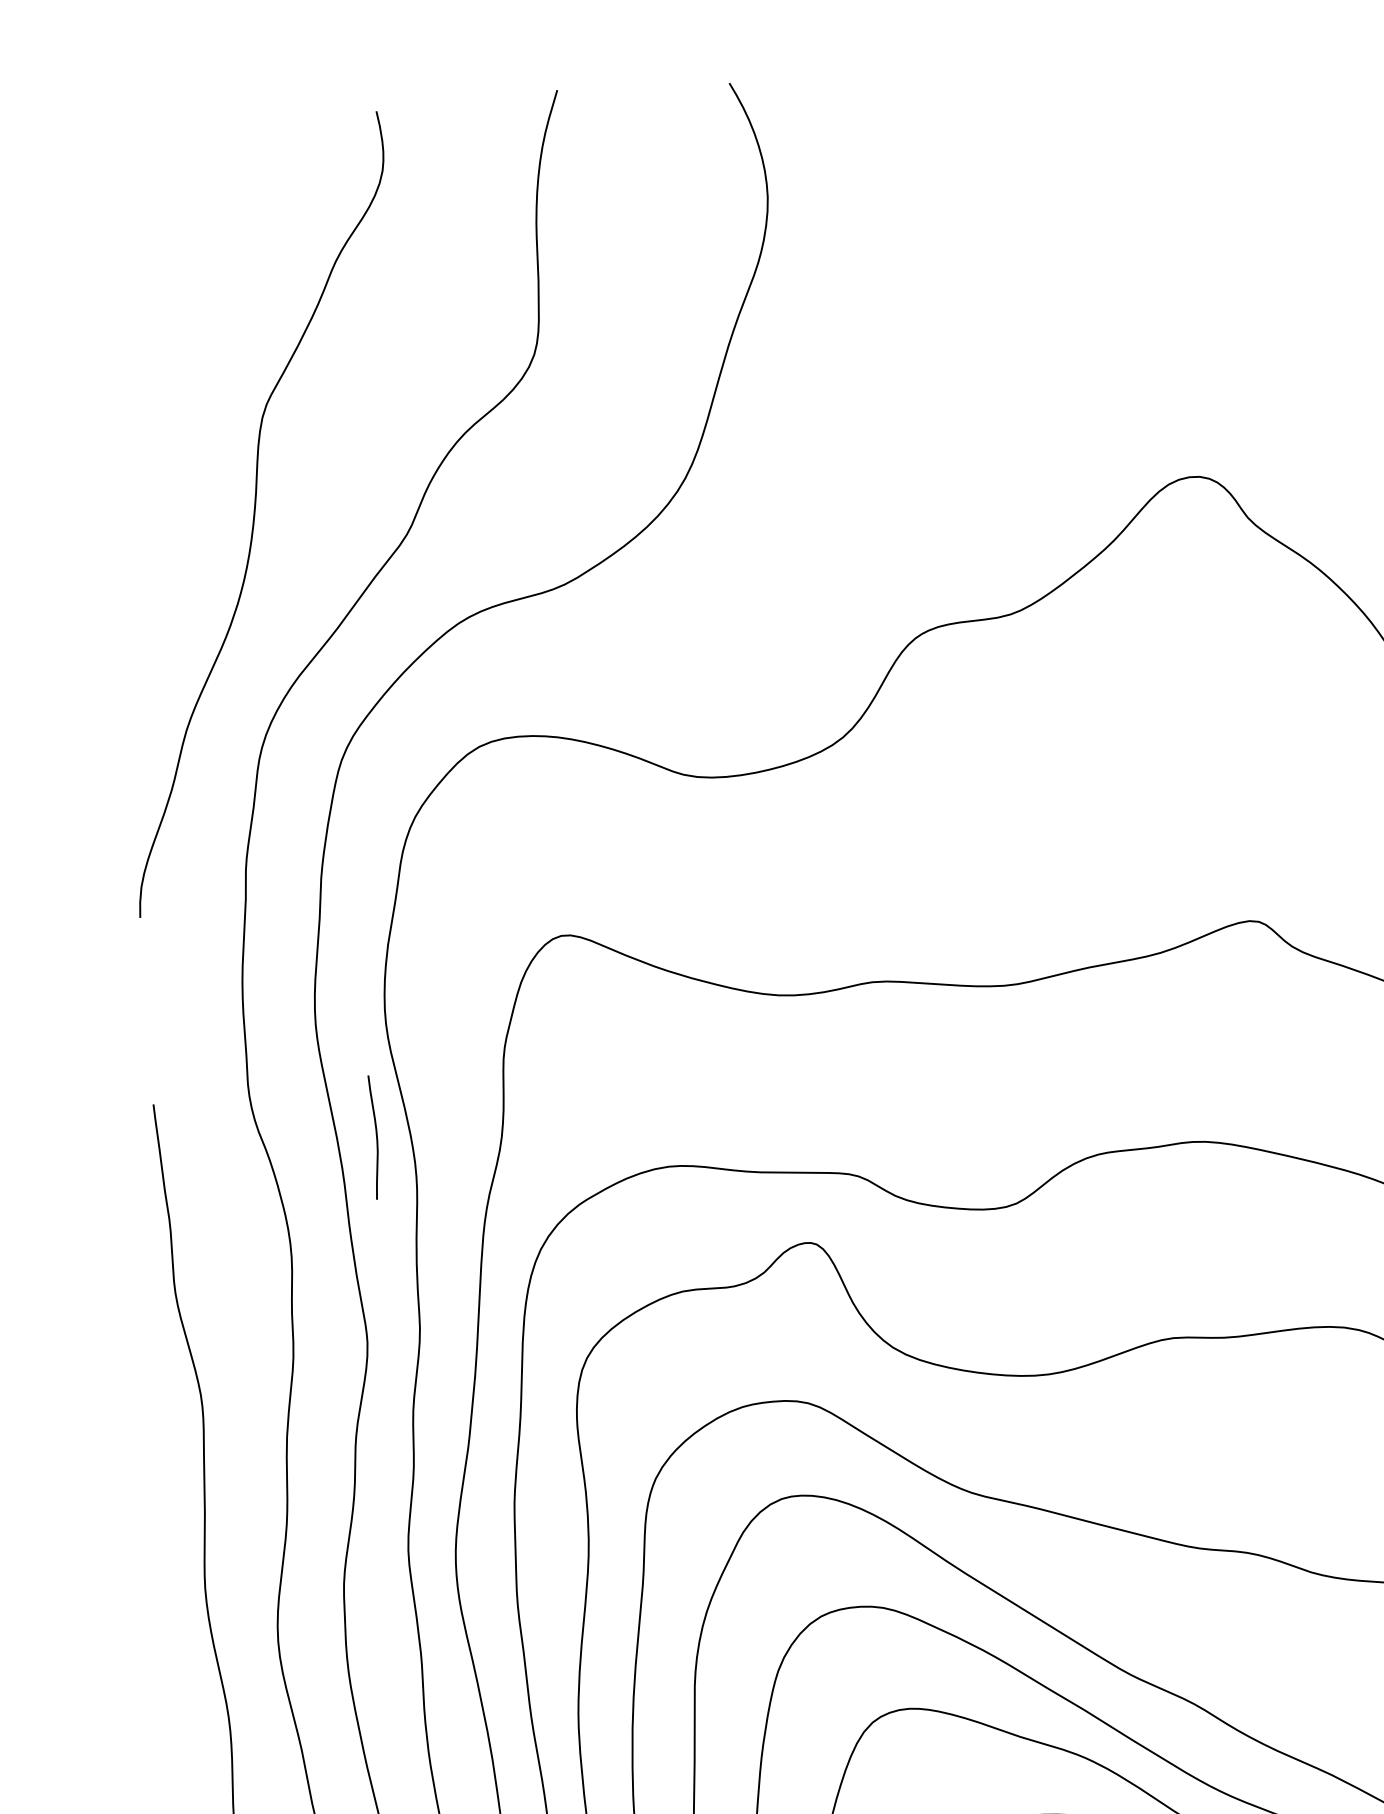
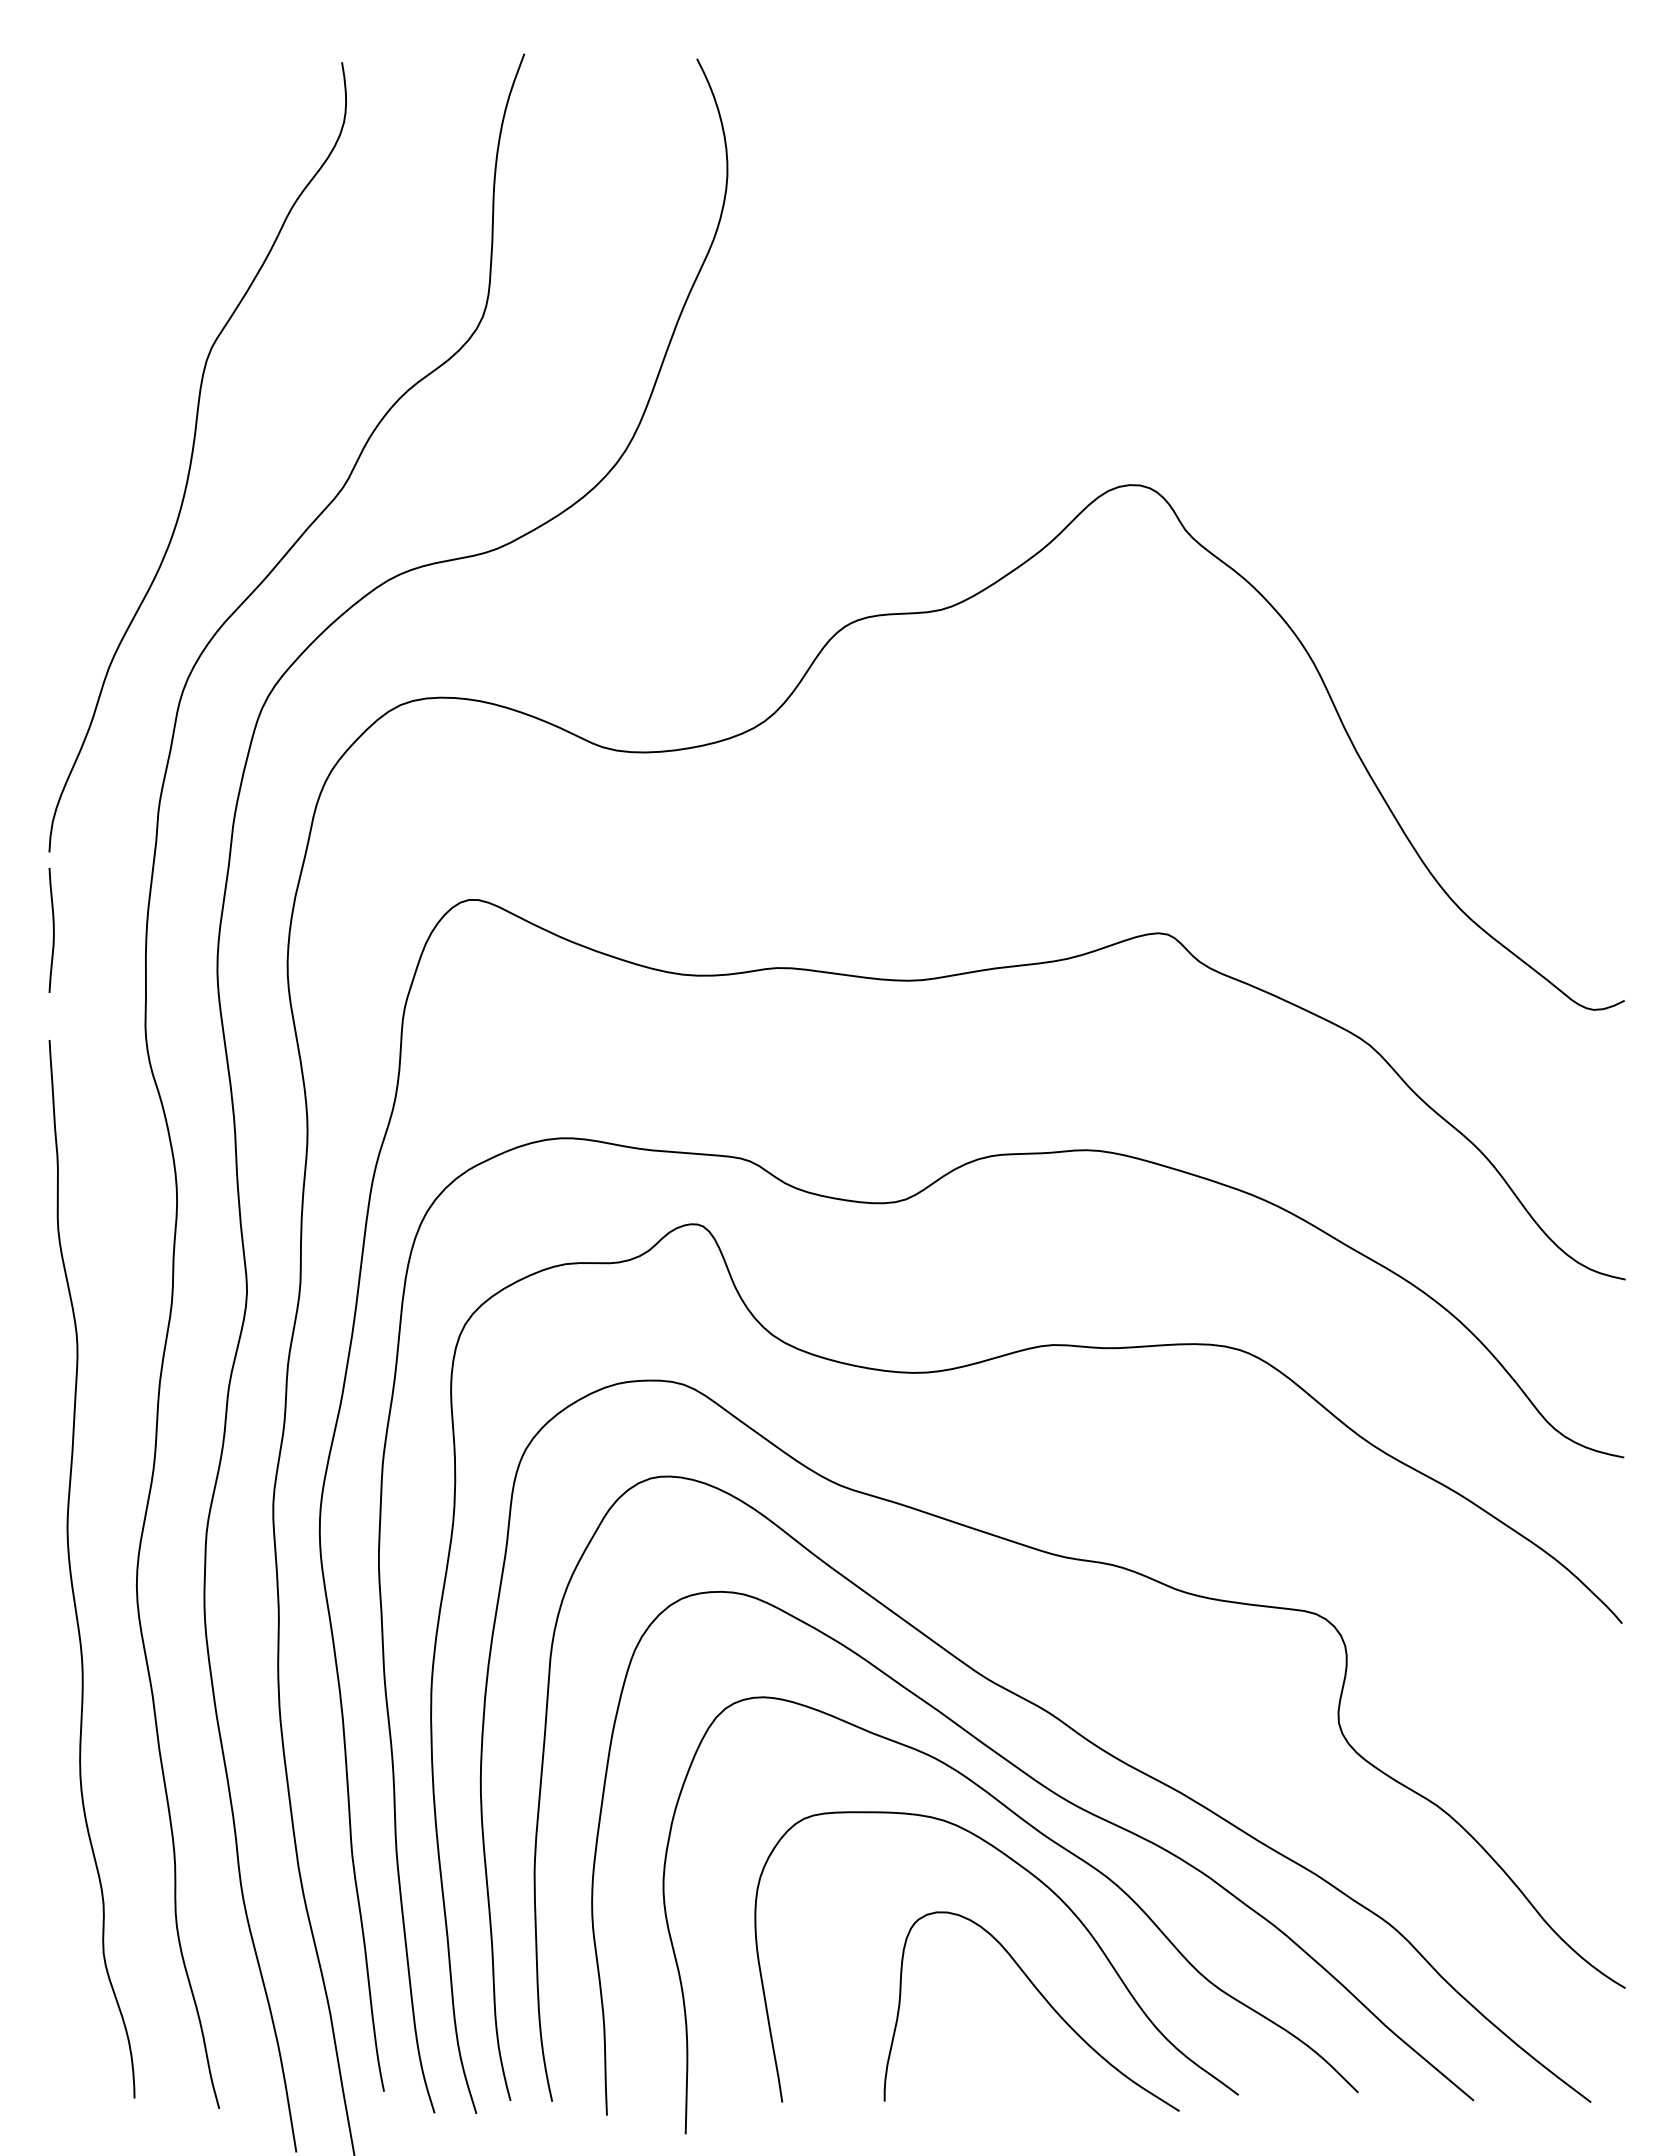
curve: (376, 1137) -> (53, 930), moved

